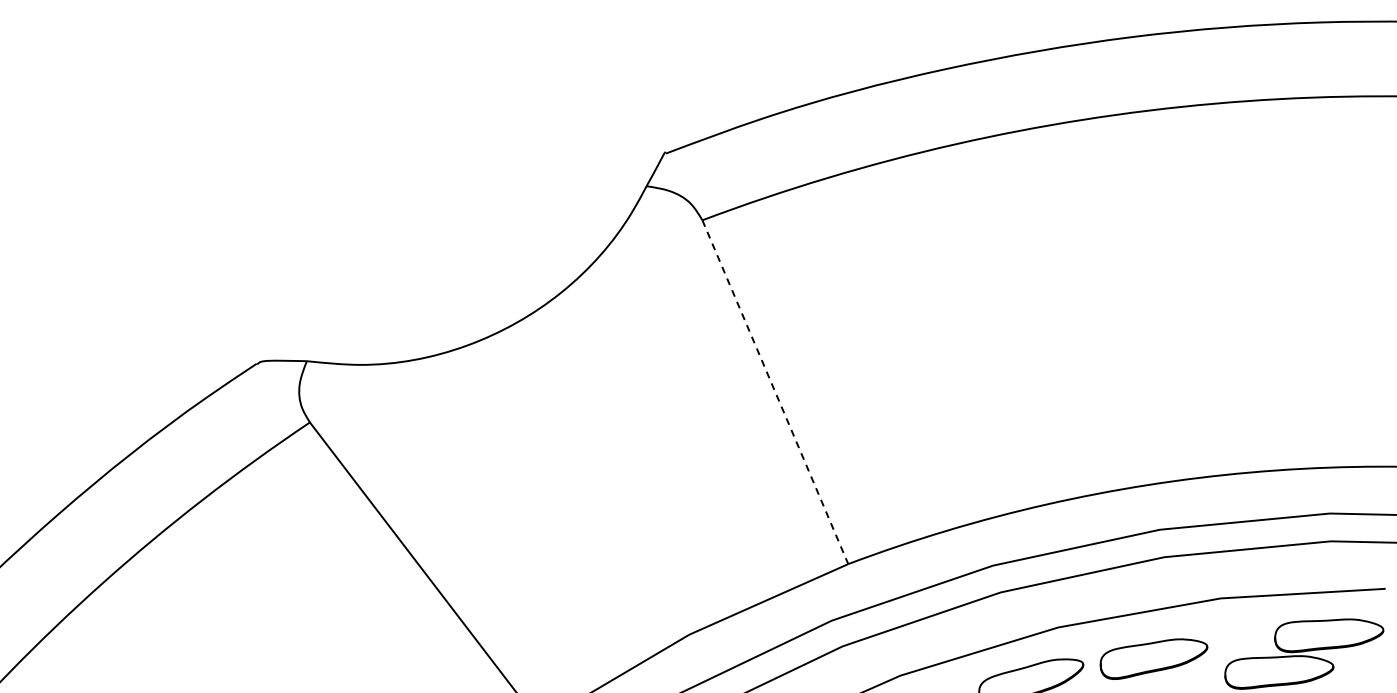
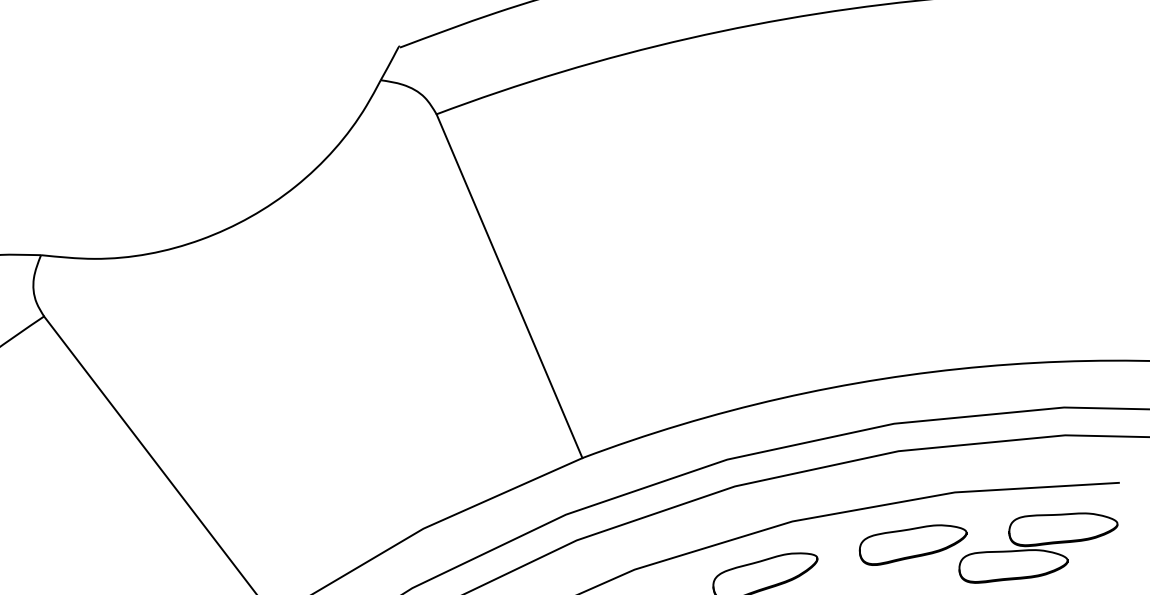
line: (775, 392) -> (509, 286), dashed -> solid
part: (1153, 658) -> (912, 544), moved

